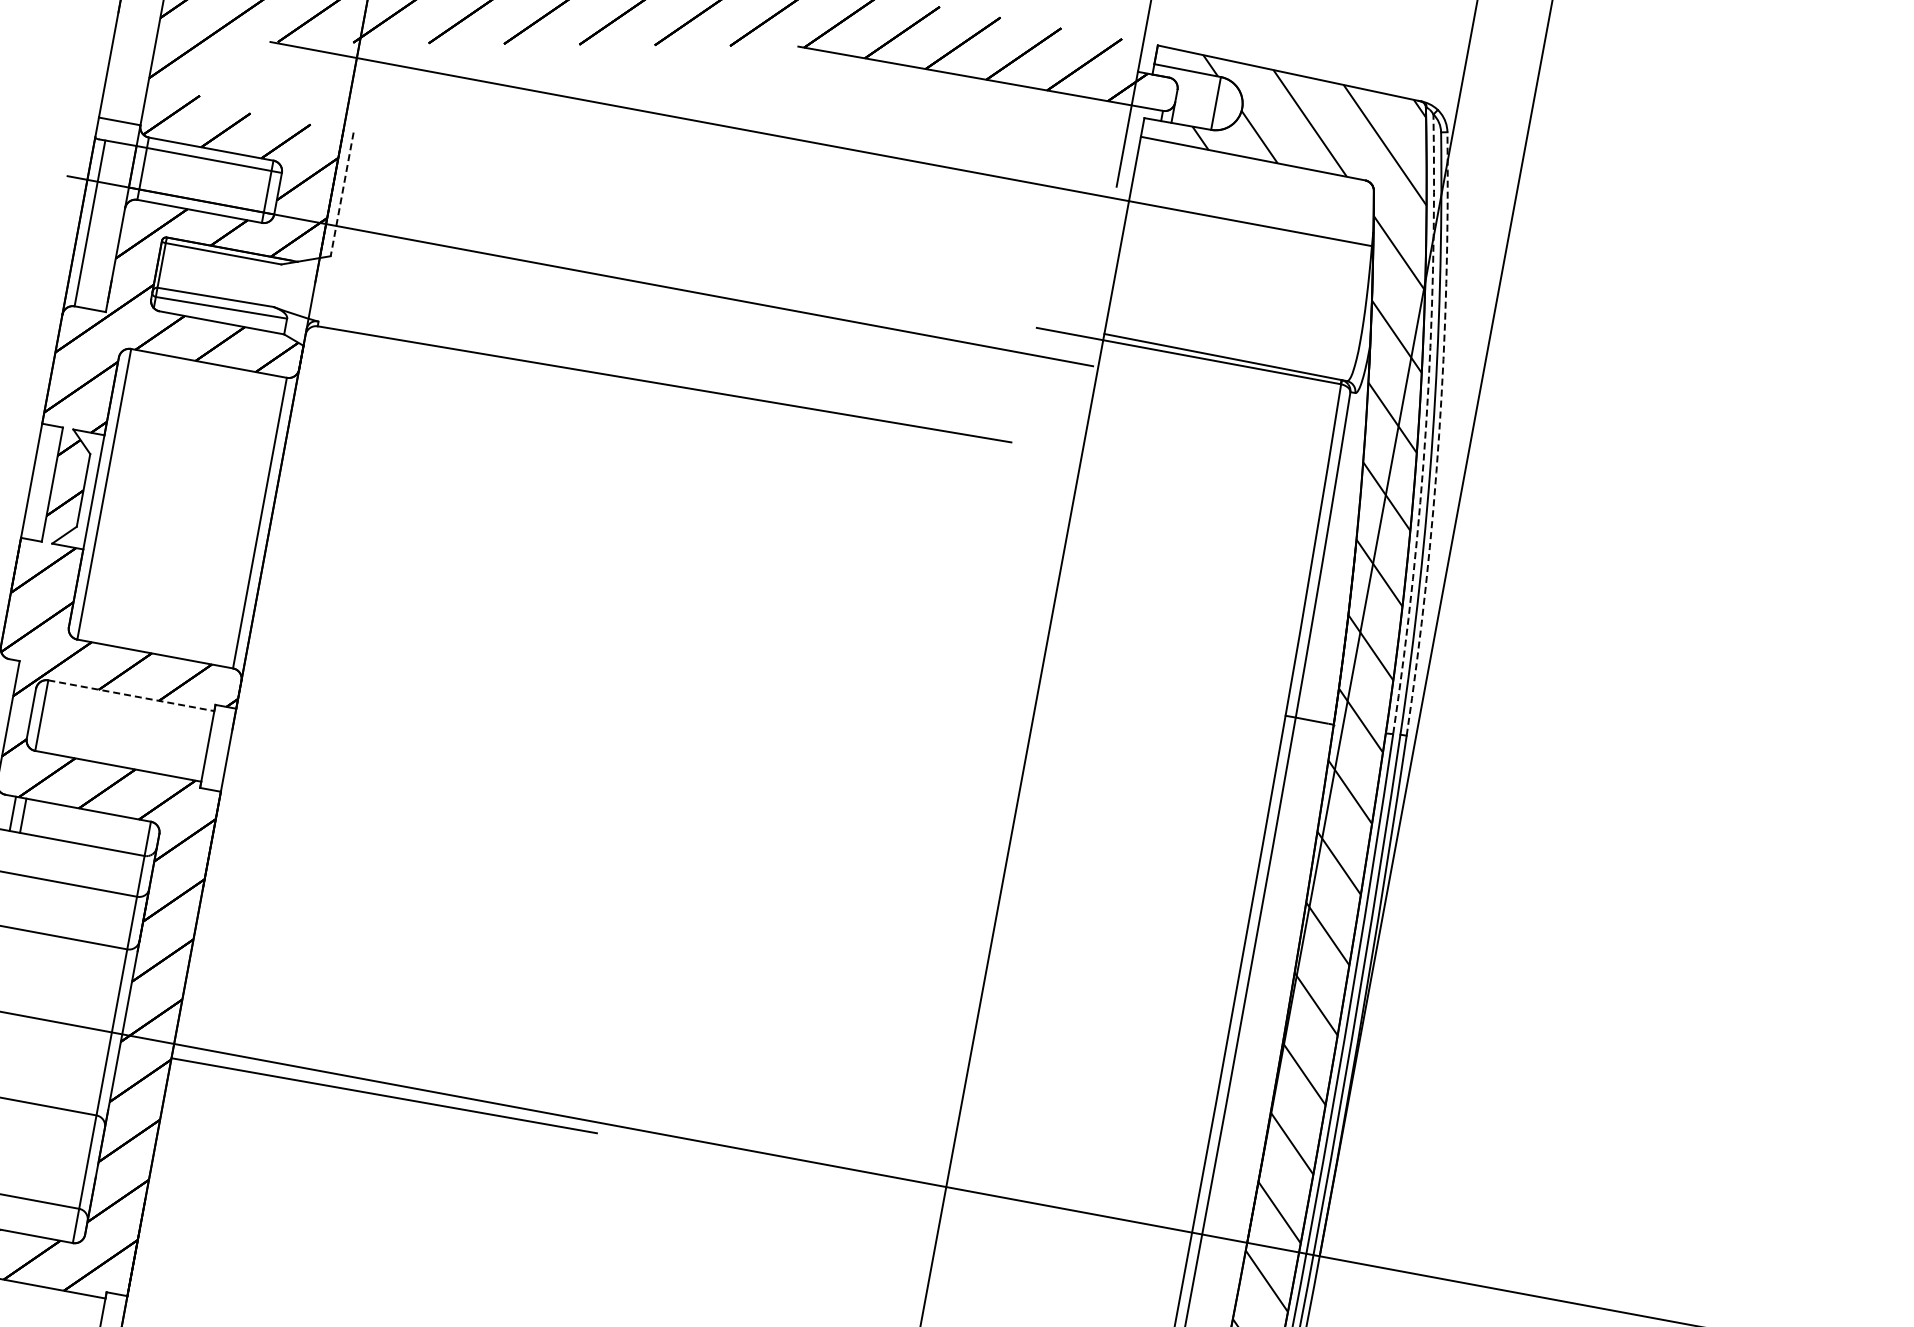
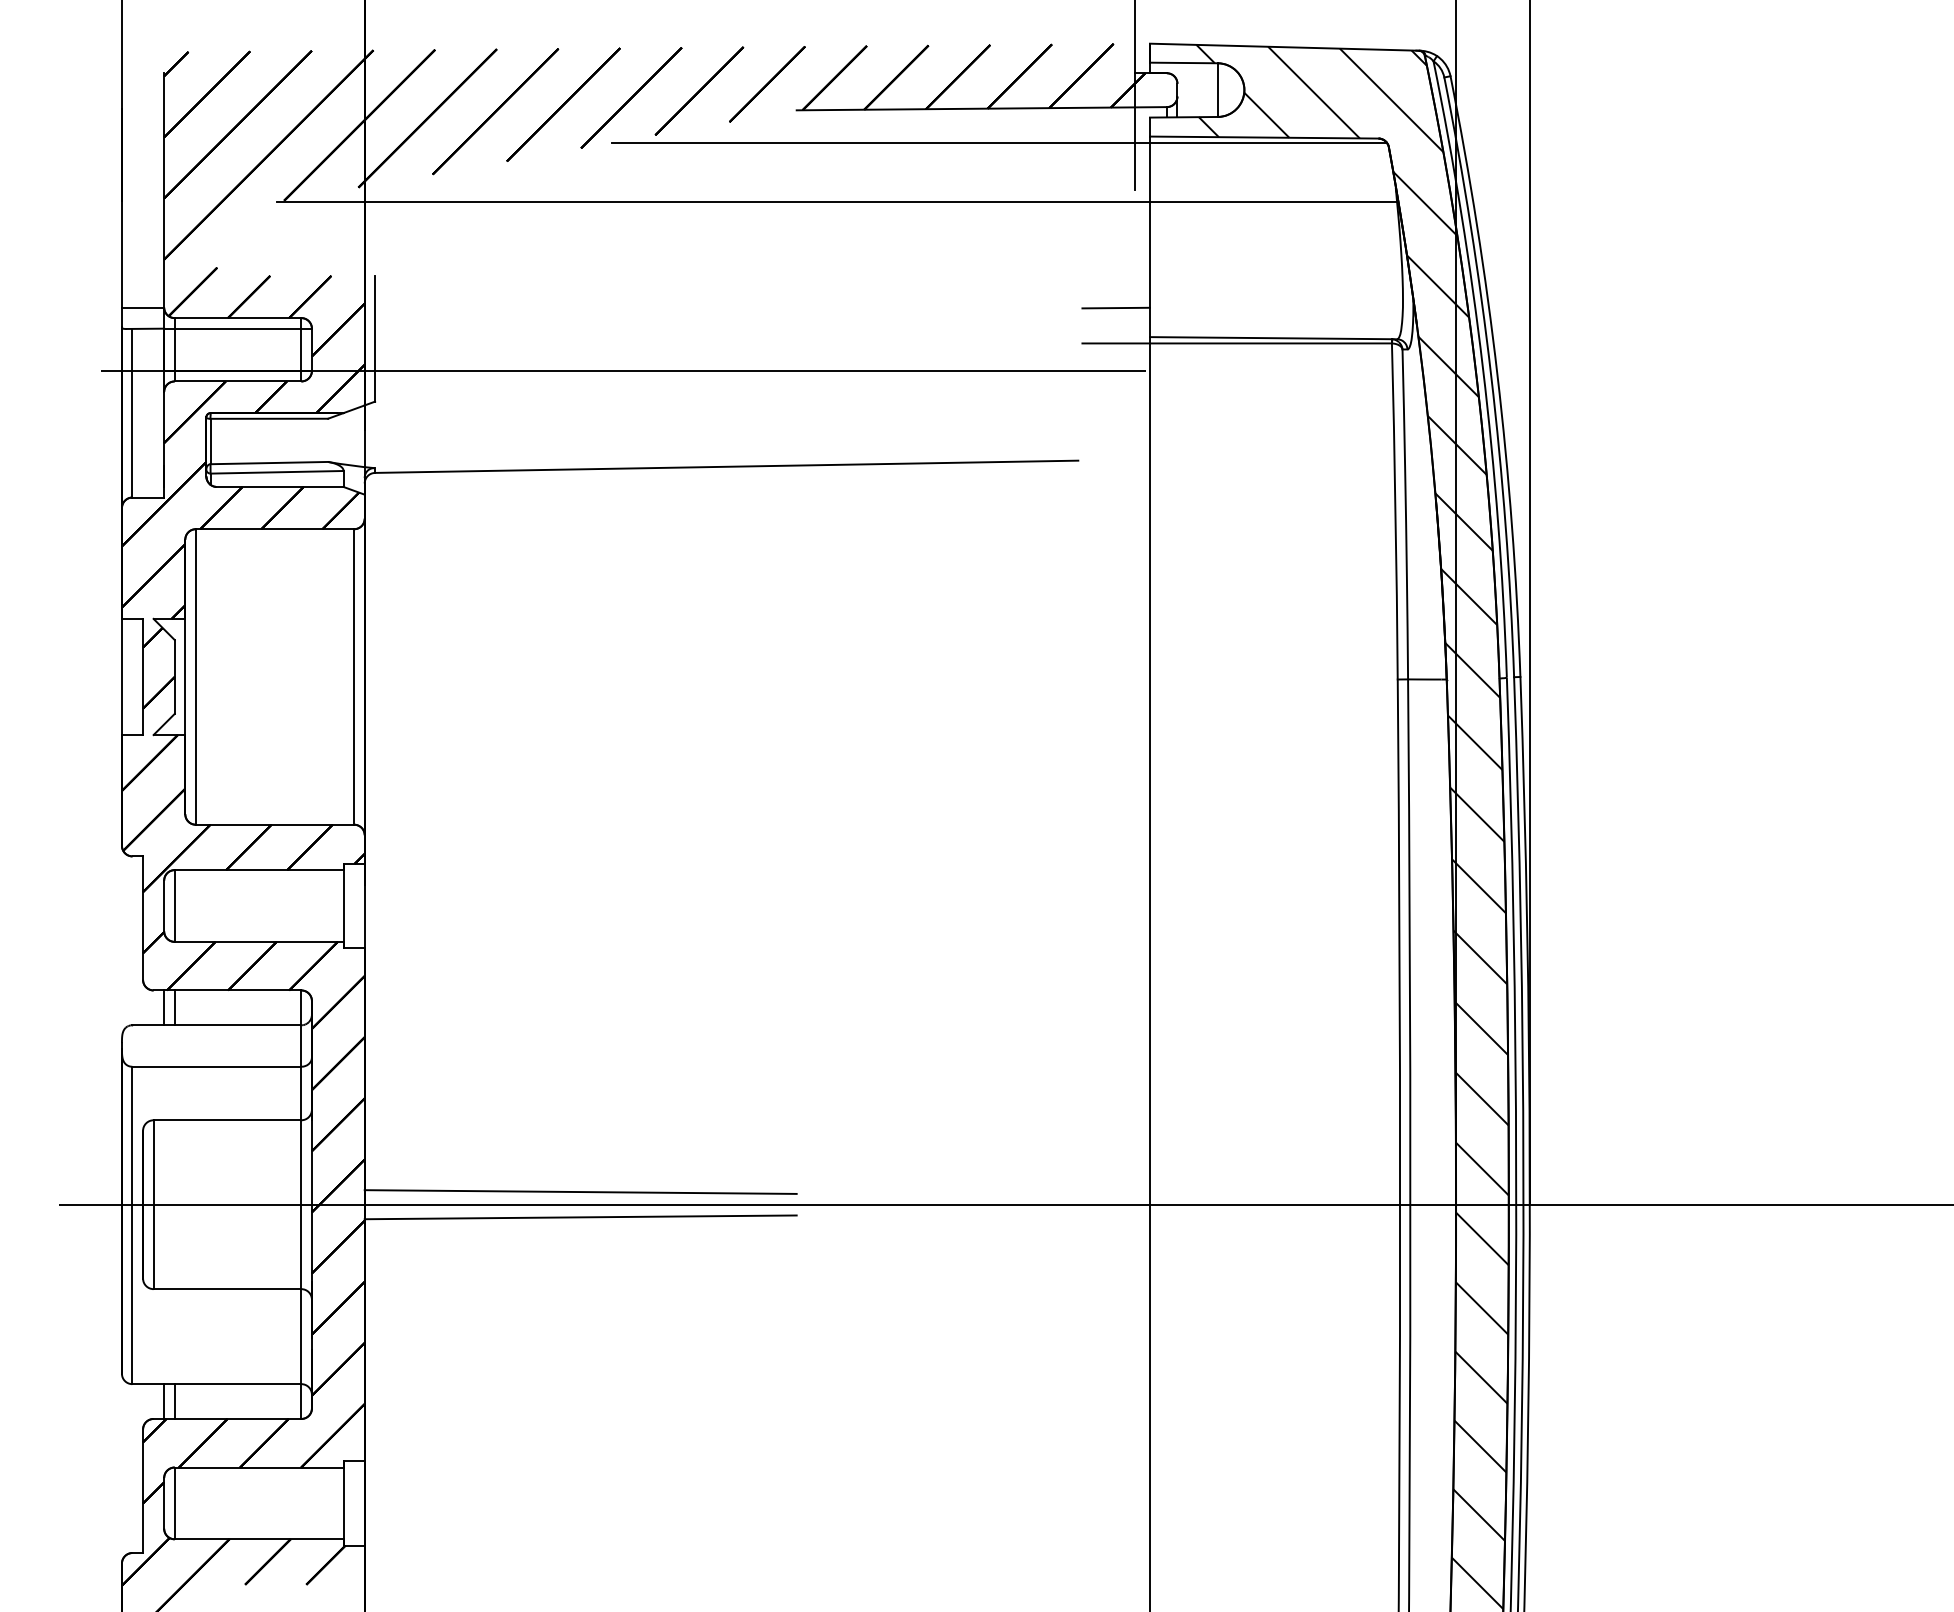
line: (991, 115) -> (999, 142), added
line: (342, 194) -> (375, 338), dashed -> solid
line: (1075, 298) -> (1115, 307), added
arc: (1425, 424) -> (1482, 367), dashed -> solid
arc: (1439, 435) -> (1497, 375), dashed -> solid
line: (131, 696) -> (259, 870), dashed -> solid
line: (388, 1070) -> (580, 1191), added

